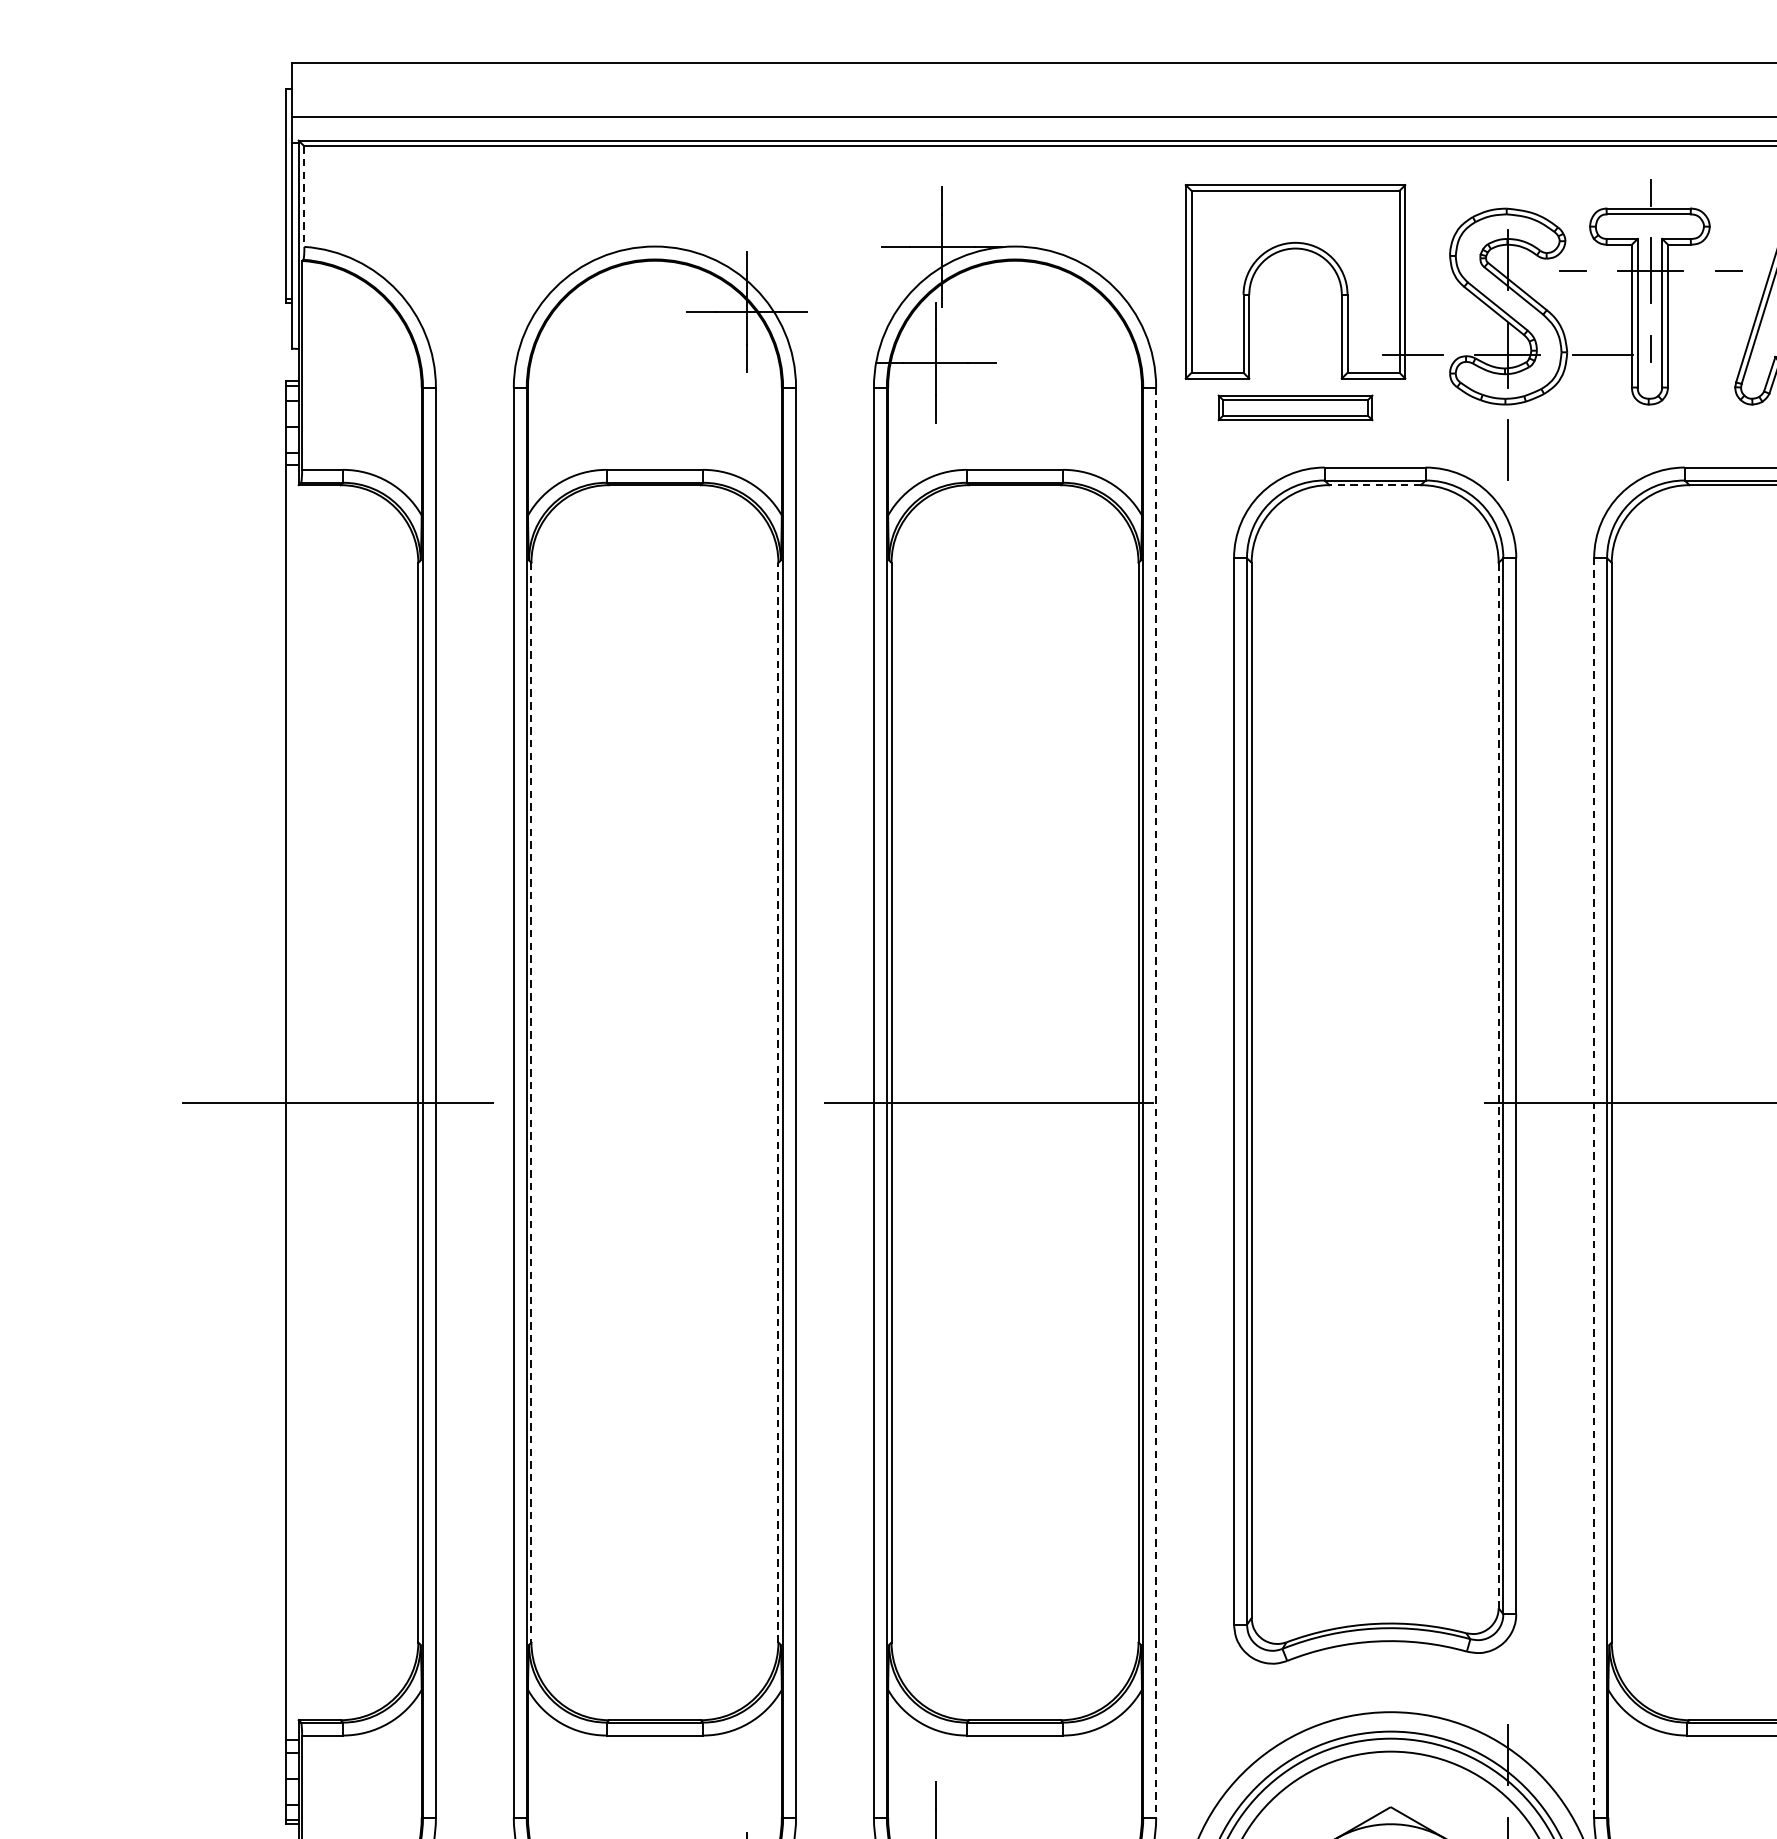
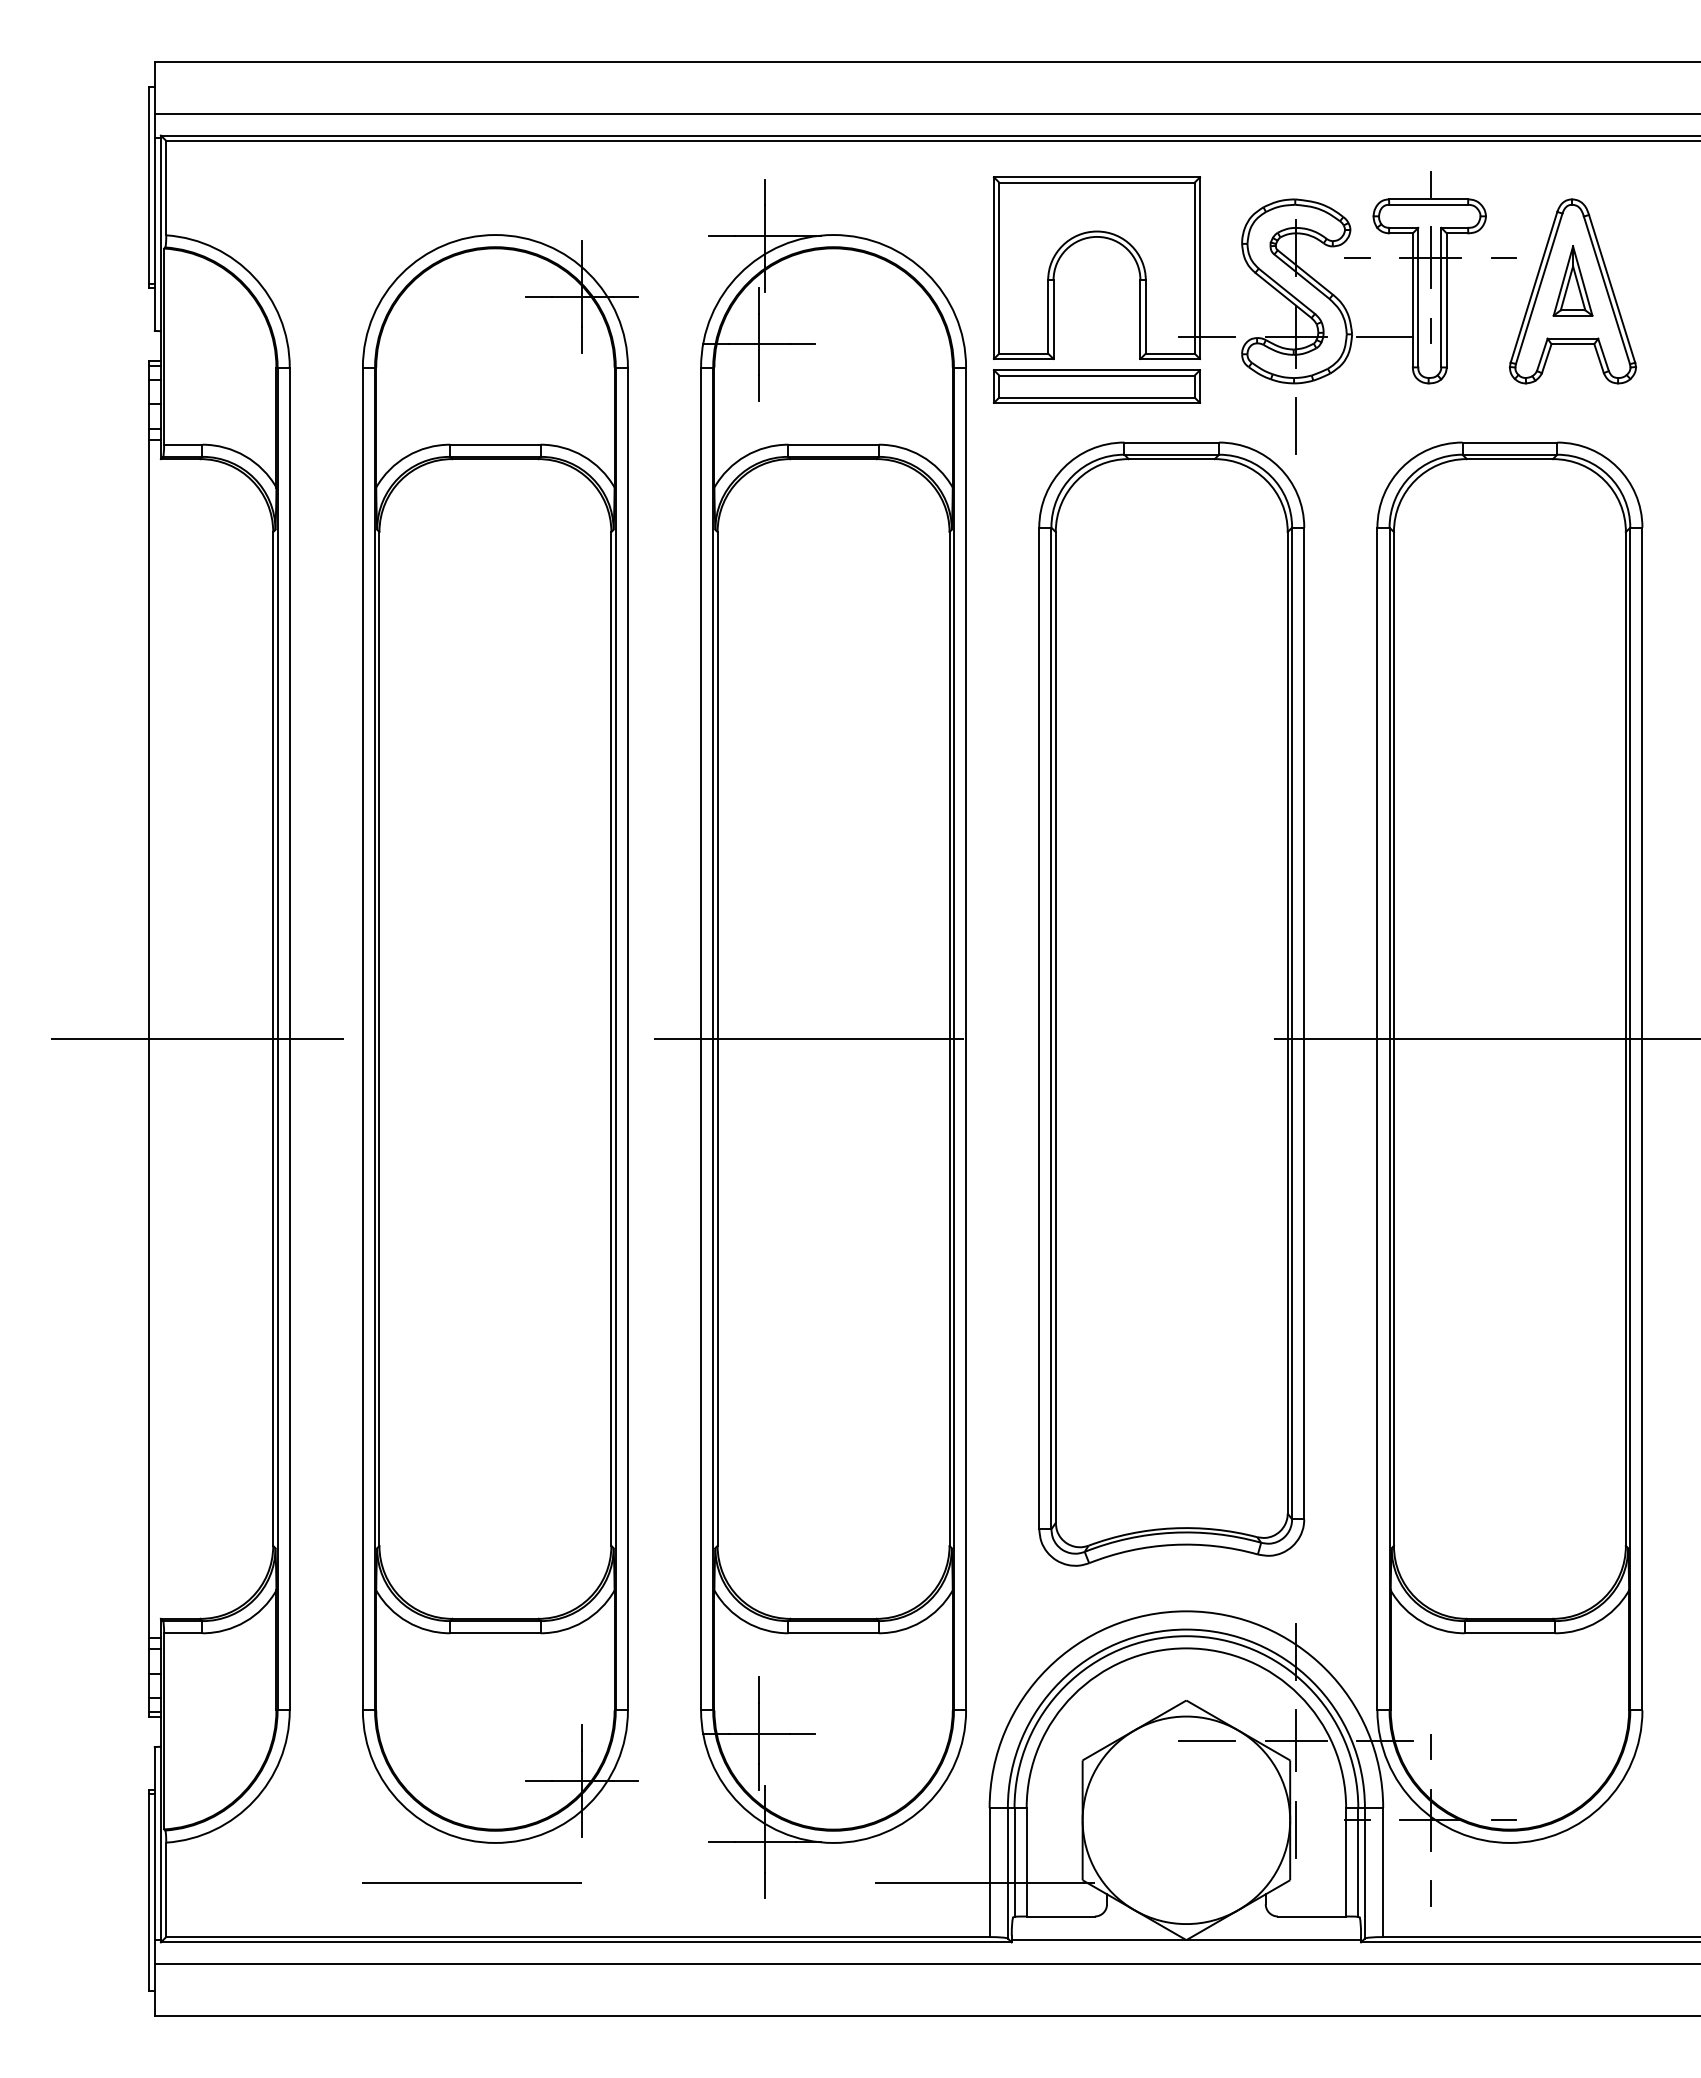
line: (304, 197) -> (166, 188), dashed -> solid
part: (1295, 407) -> (1096, 386), size x1.43
line: (1374, 485) -> (1171, 459), dashed -> solid
line: (1498, 1085) -> (1287, 1022), dashed -> solid
line: (531, 1103) -> (379, 1039), dashed -> solid
line: (778, 1103) -> (611, 1039), dashed -> solid
line: (1156, 1103) -> (966, 1039), dashed -> solid
line: (1594, 1187) -> (1377, 1118), dashed -> solid

